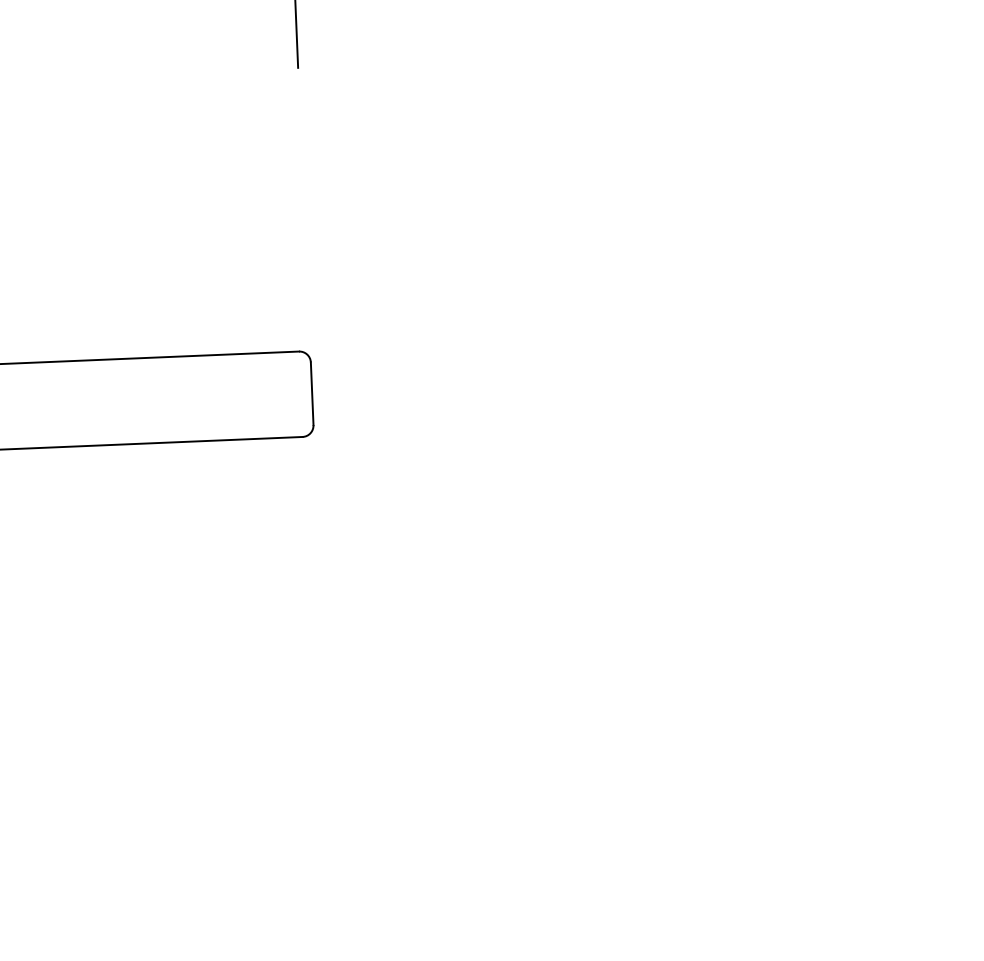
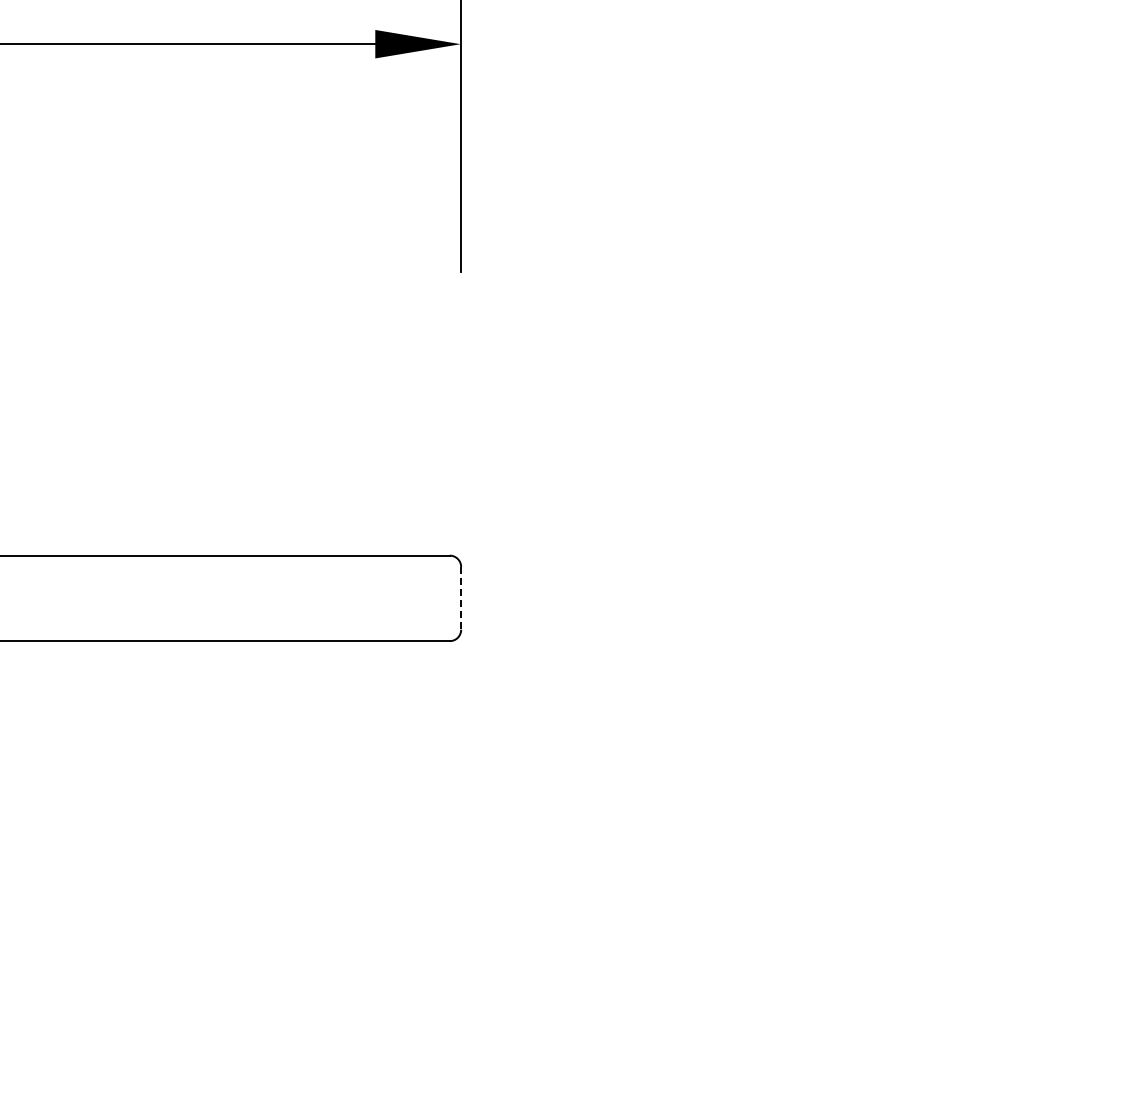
line: (312, 393) -> (461, 598), solid -> dashed

